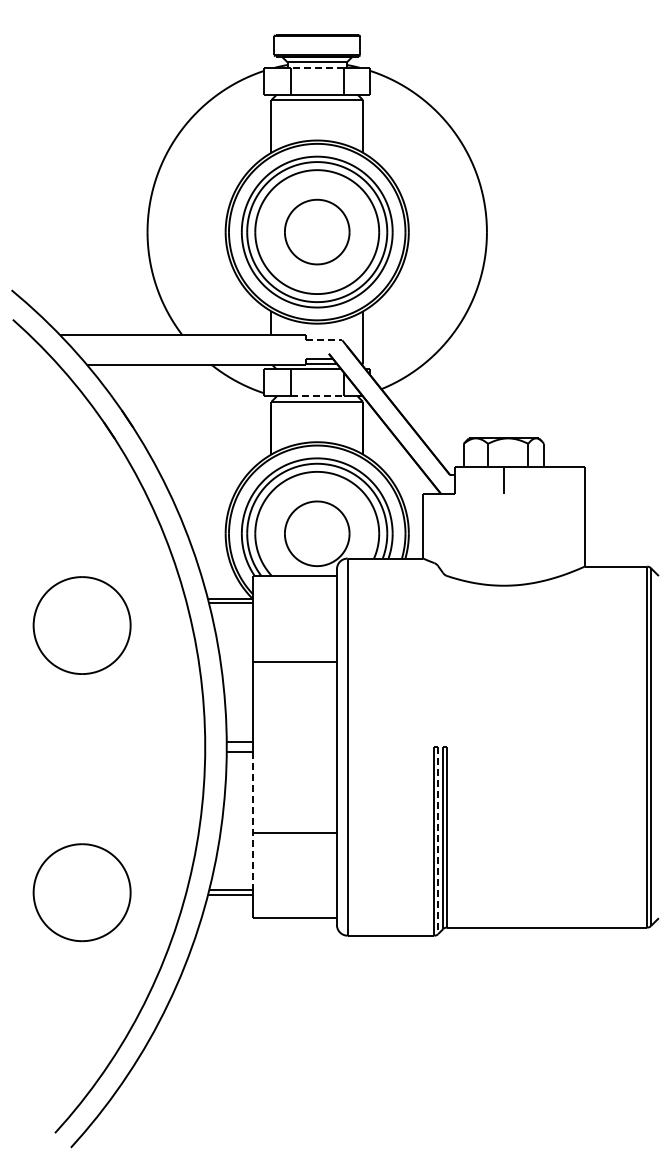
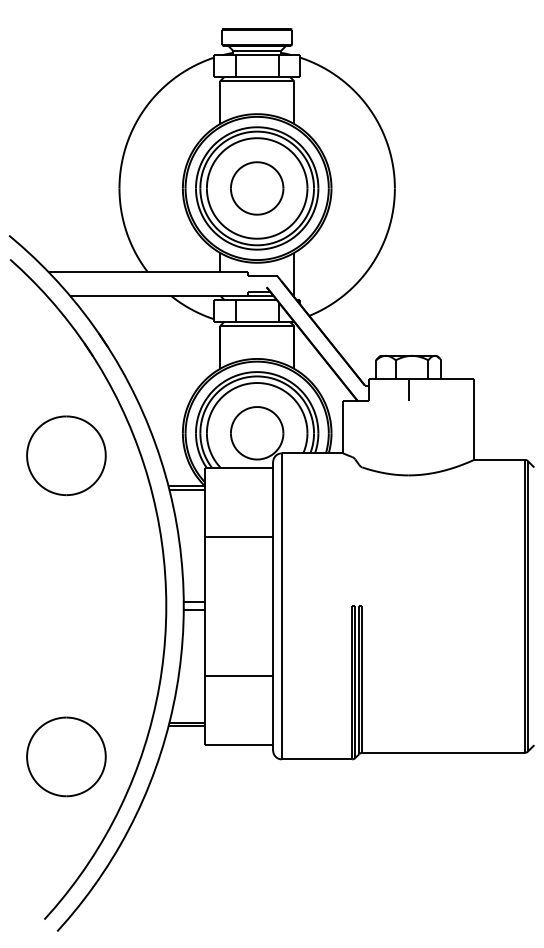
line: (316, 67) -> (256, 54), dashed -> solid
line: (324, 340) -> (263, 276), dashed -> solid
line: (317, 396) -> (257, 321), dashed -> solid
part: (81, 625) -> (65, 455), moved
line: (253, 821) -> (205, 666), dashed -> solid
line: (438, 840) -> (355, 682), dashed -> solid
part: (81, 892) -> (65, 756), moved

